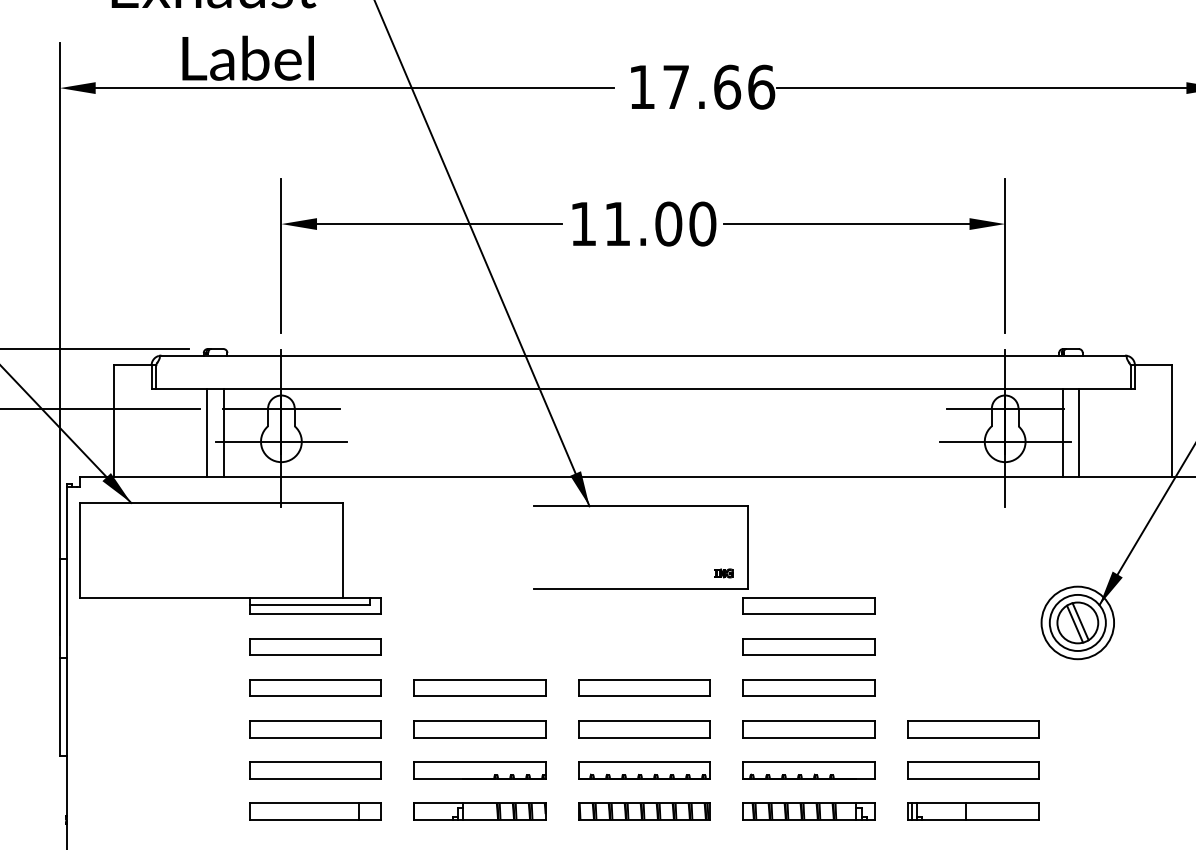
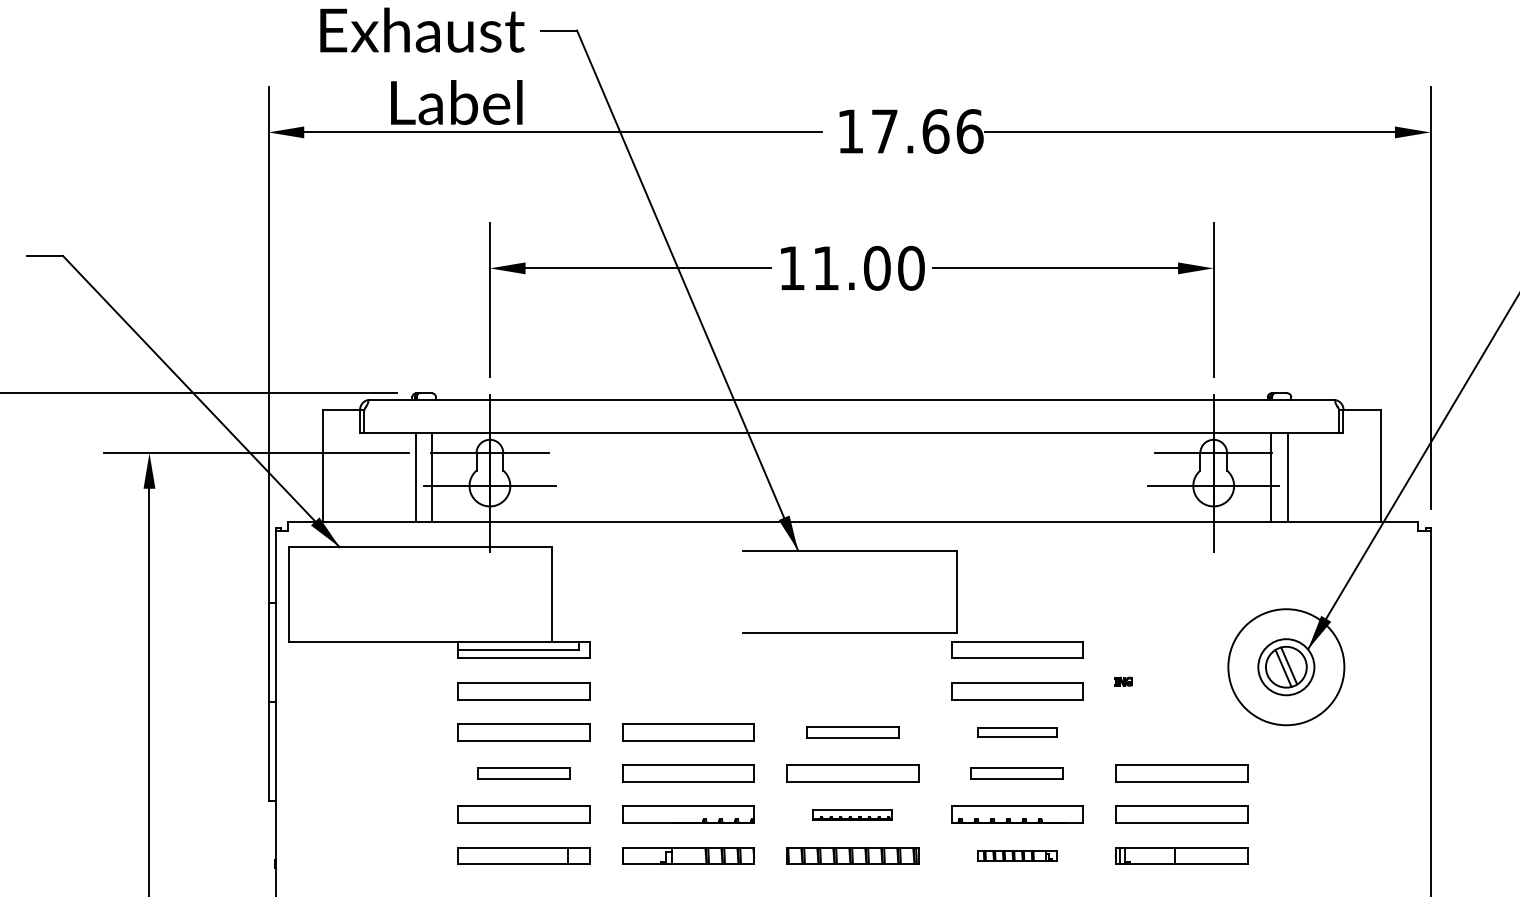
part: (723, 573) -> (1123, 681), moved
circle: (1077, 622) -> (1286, 666), size x1.6
part: (643, 688) -> (852, 732), size x0.7
part: (808, 688) -> (1017, 732), size x0.6
part: (314, 729) -> (523, 773), size x0.7
part: (808, 729) -> (1017, 773), size x0.7
part: (643, 770) -> (852, 814), size x0.6
part: (808, 811) -> (1017, 855), size x0.6

